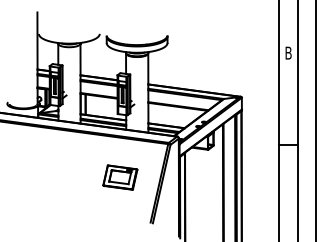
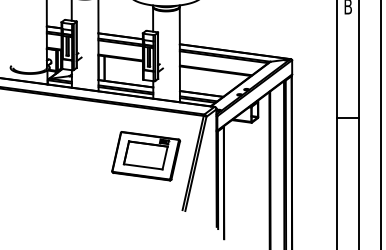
part: (120, 177) -> (146, 156), size x1.67

